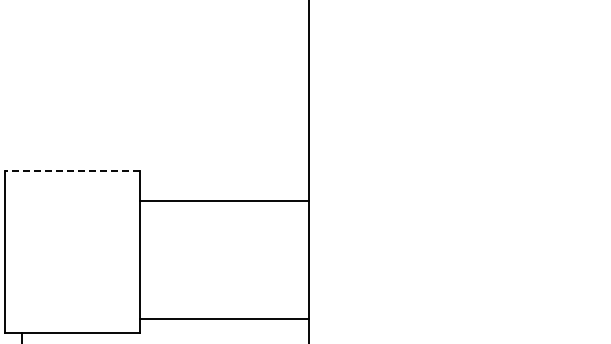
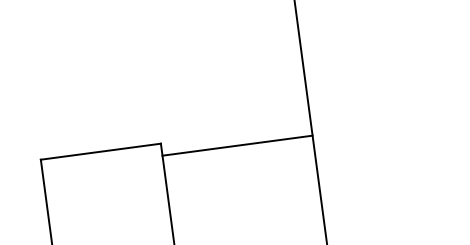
line: (72, 171) -> (100, 152), dashed -> solid
line: (224, 200) -> (237, 145), moved

